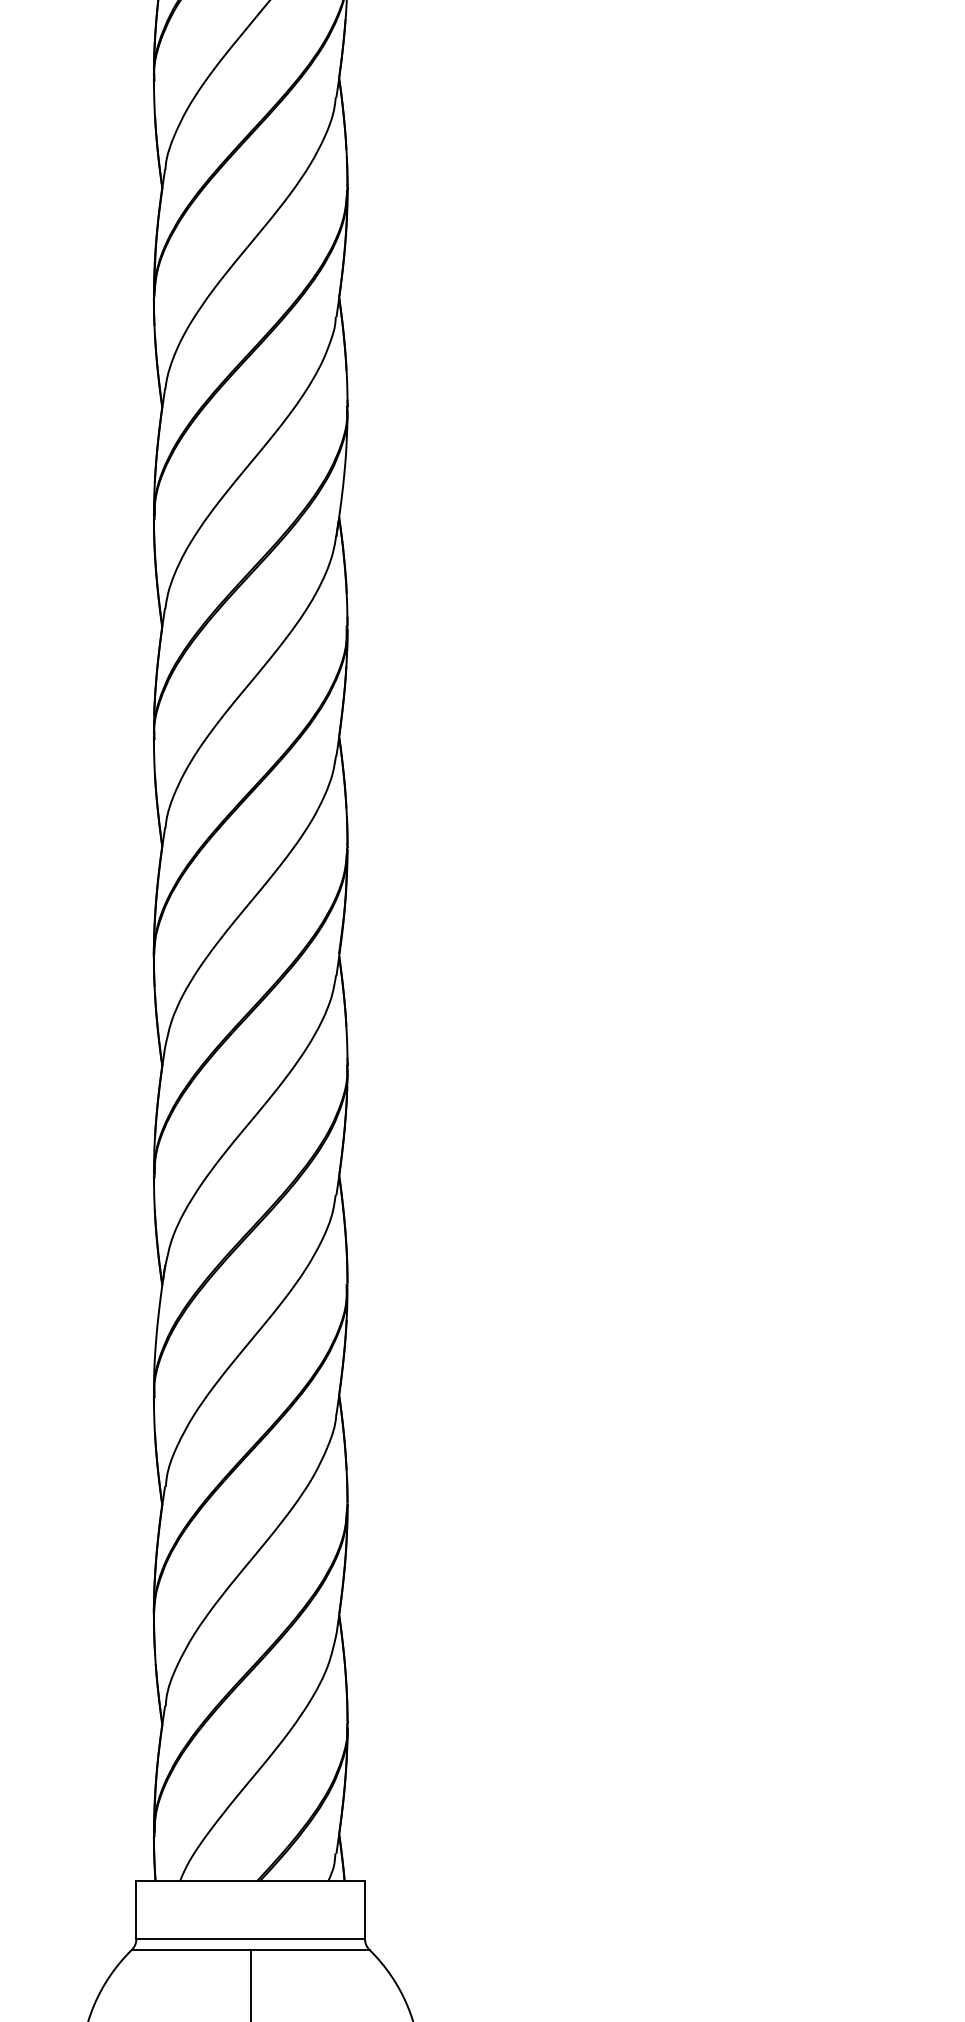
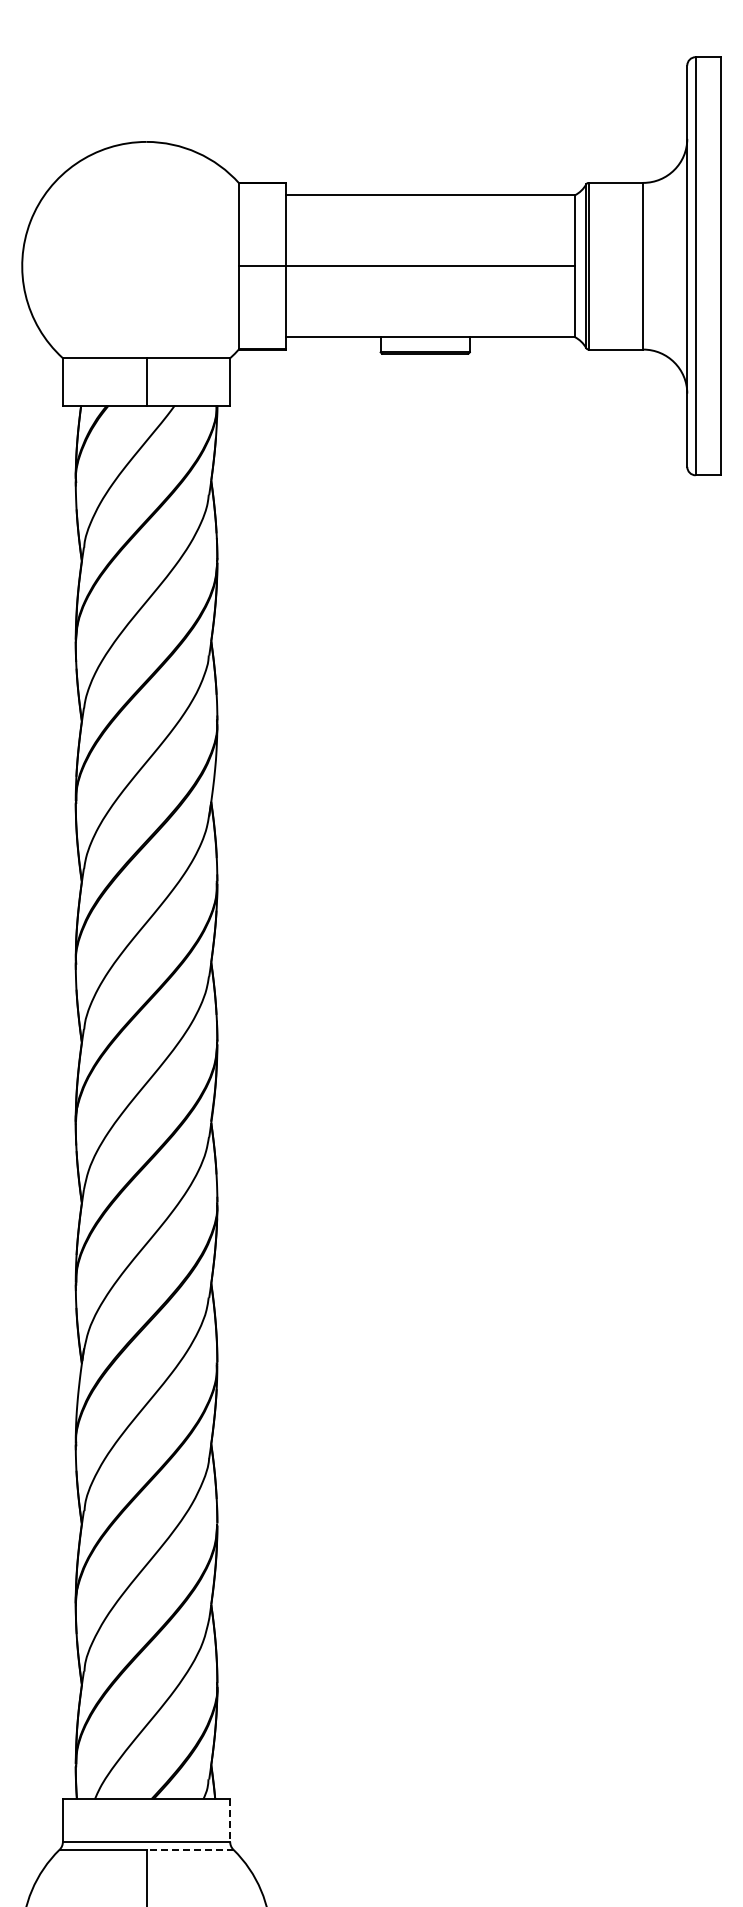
line: (365, 1911) -> (230, 1821), solid -> dashed
line: (309, 1949) -> (189, 1849), solid -> dashed

